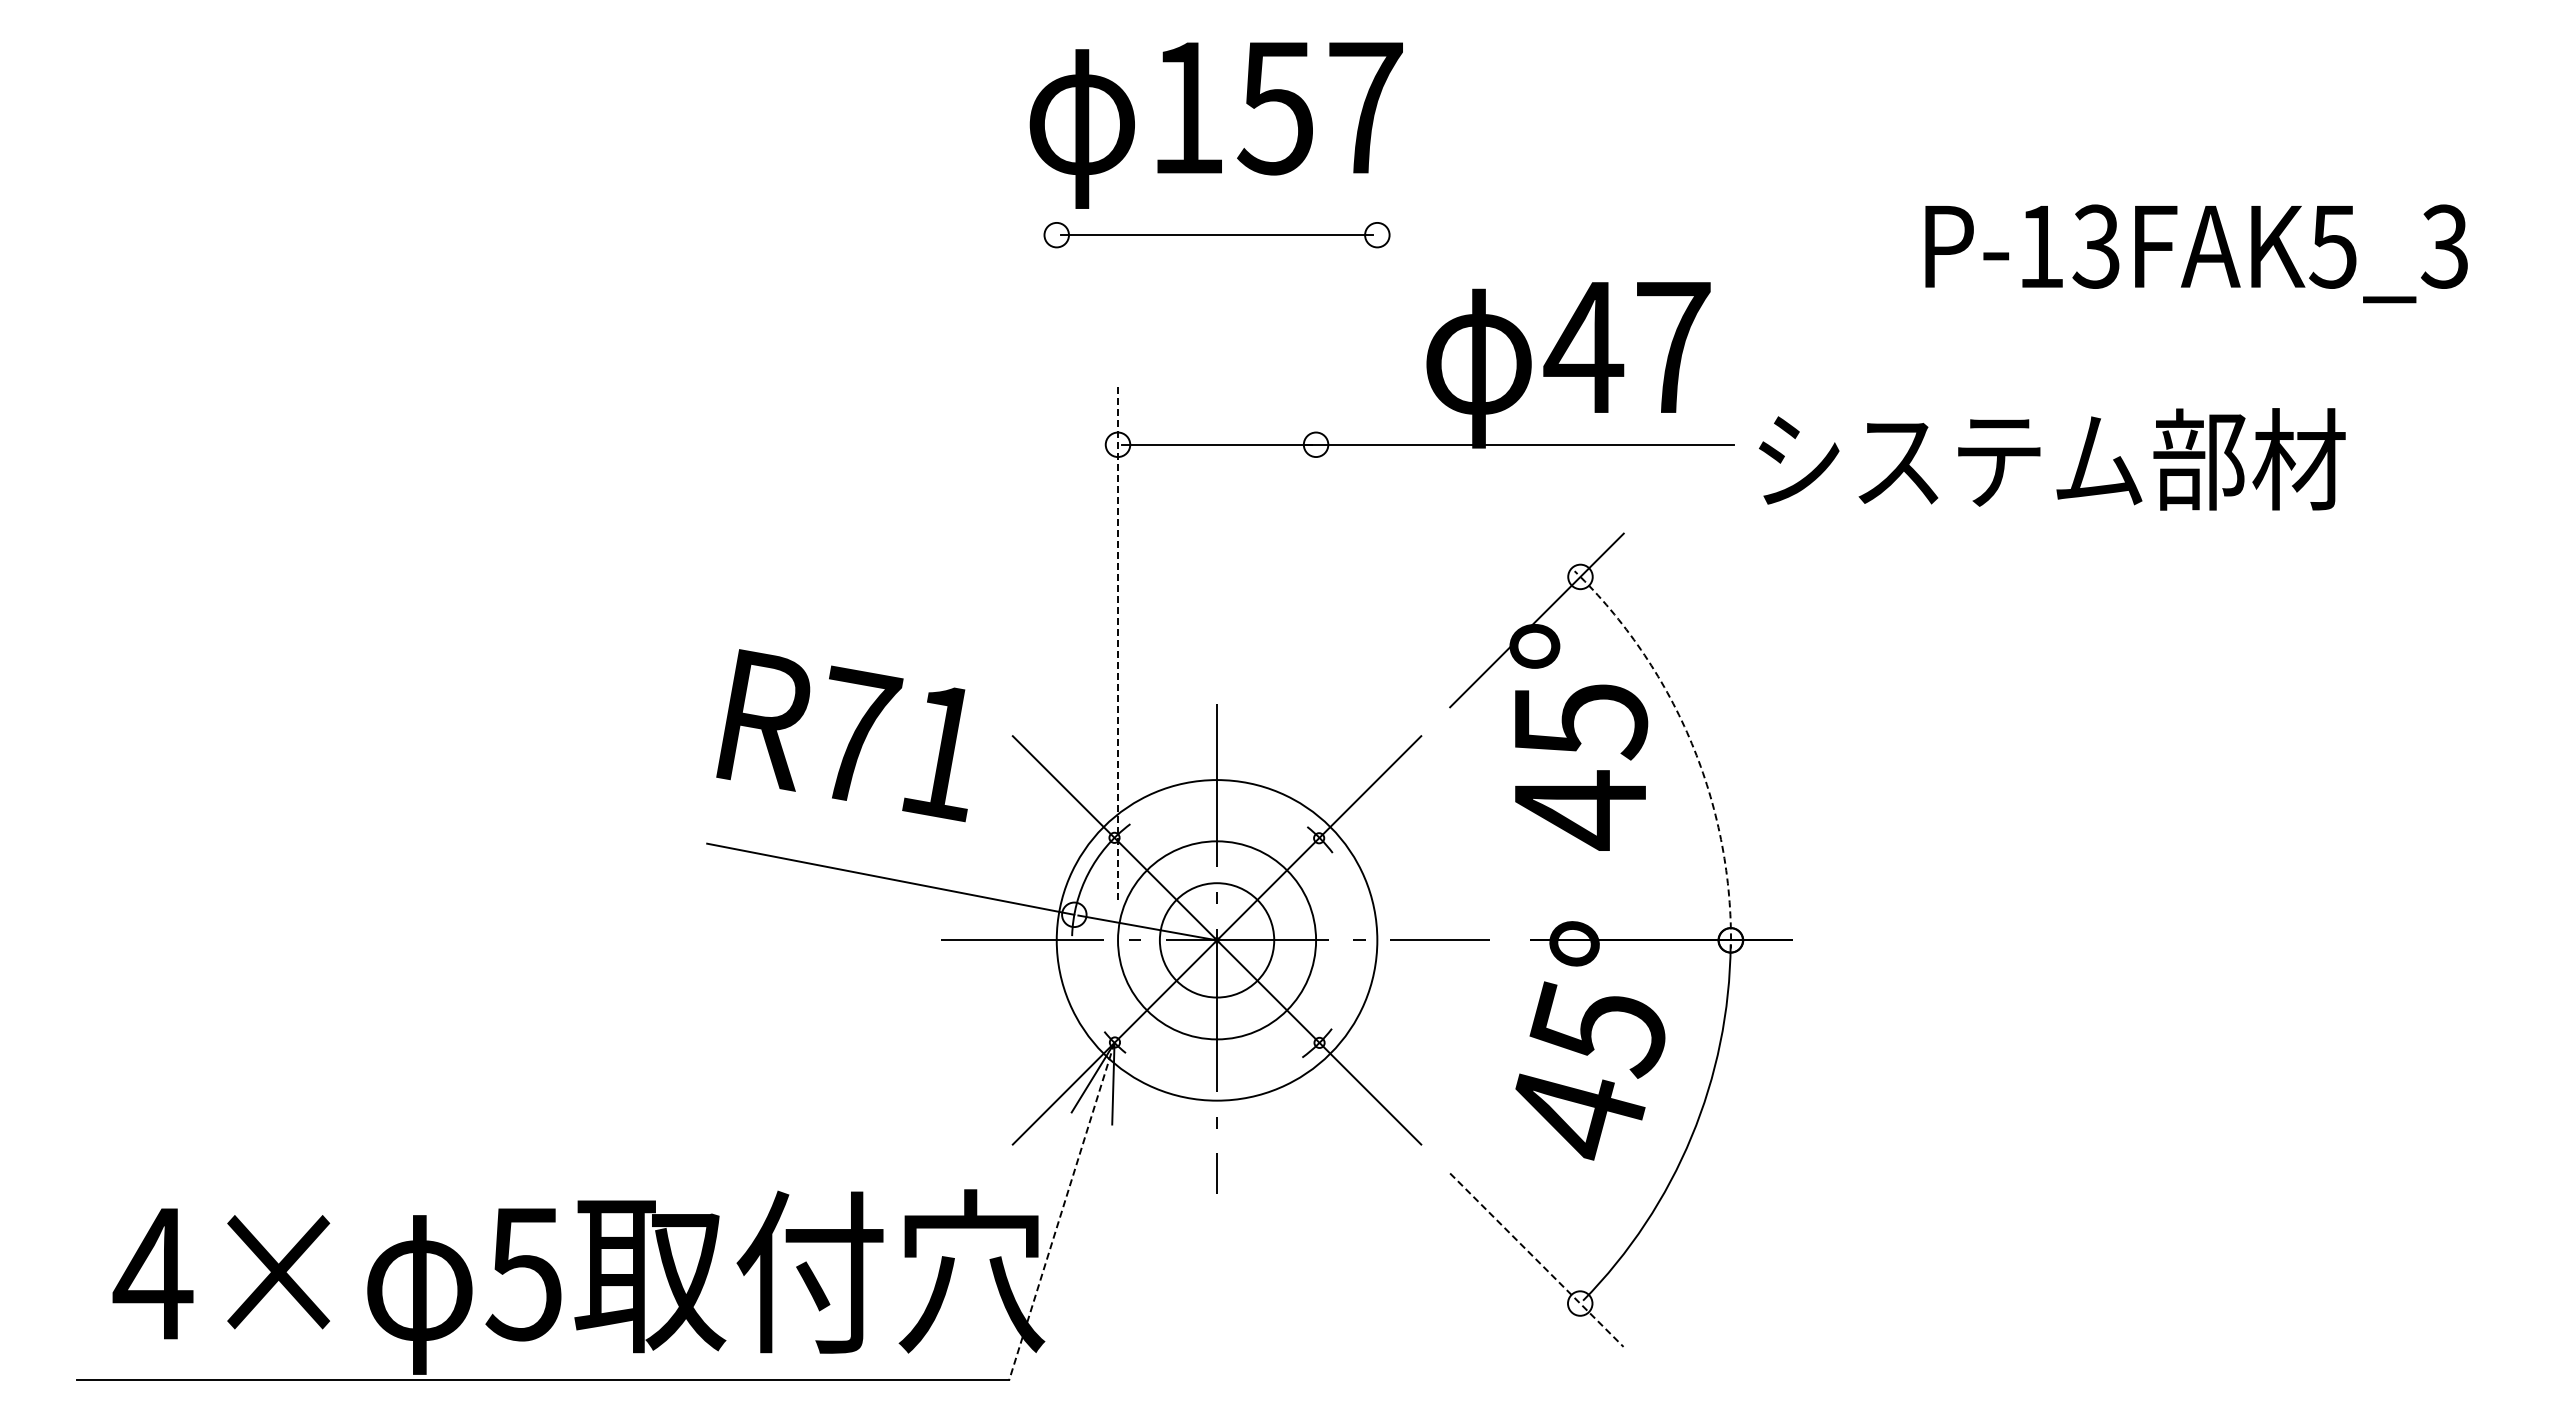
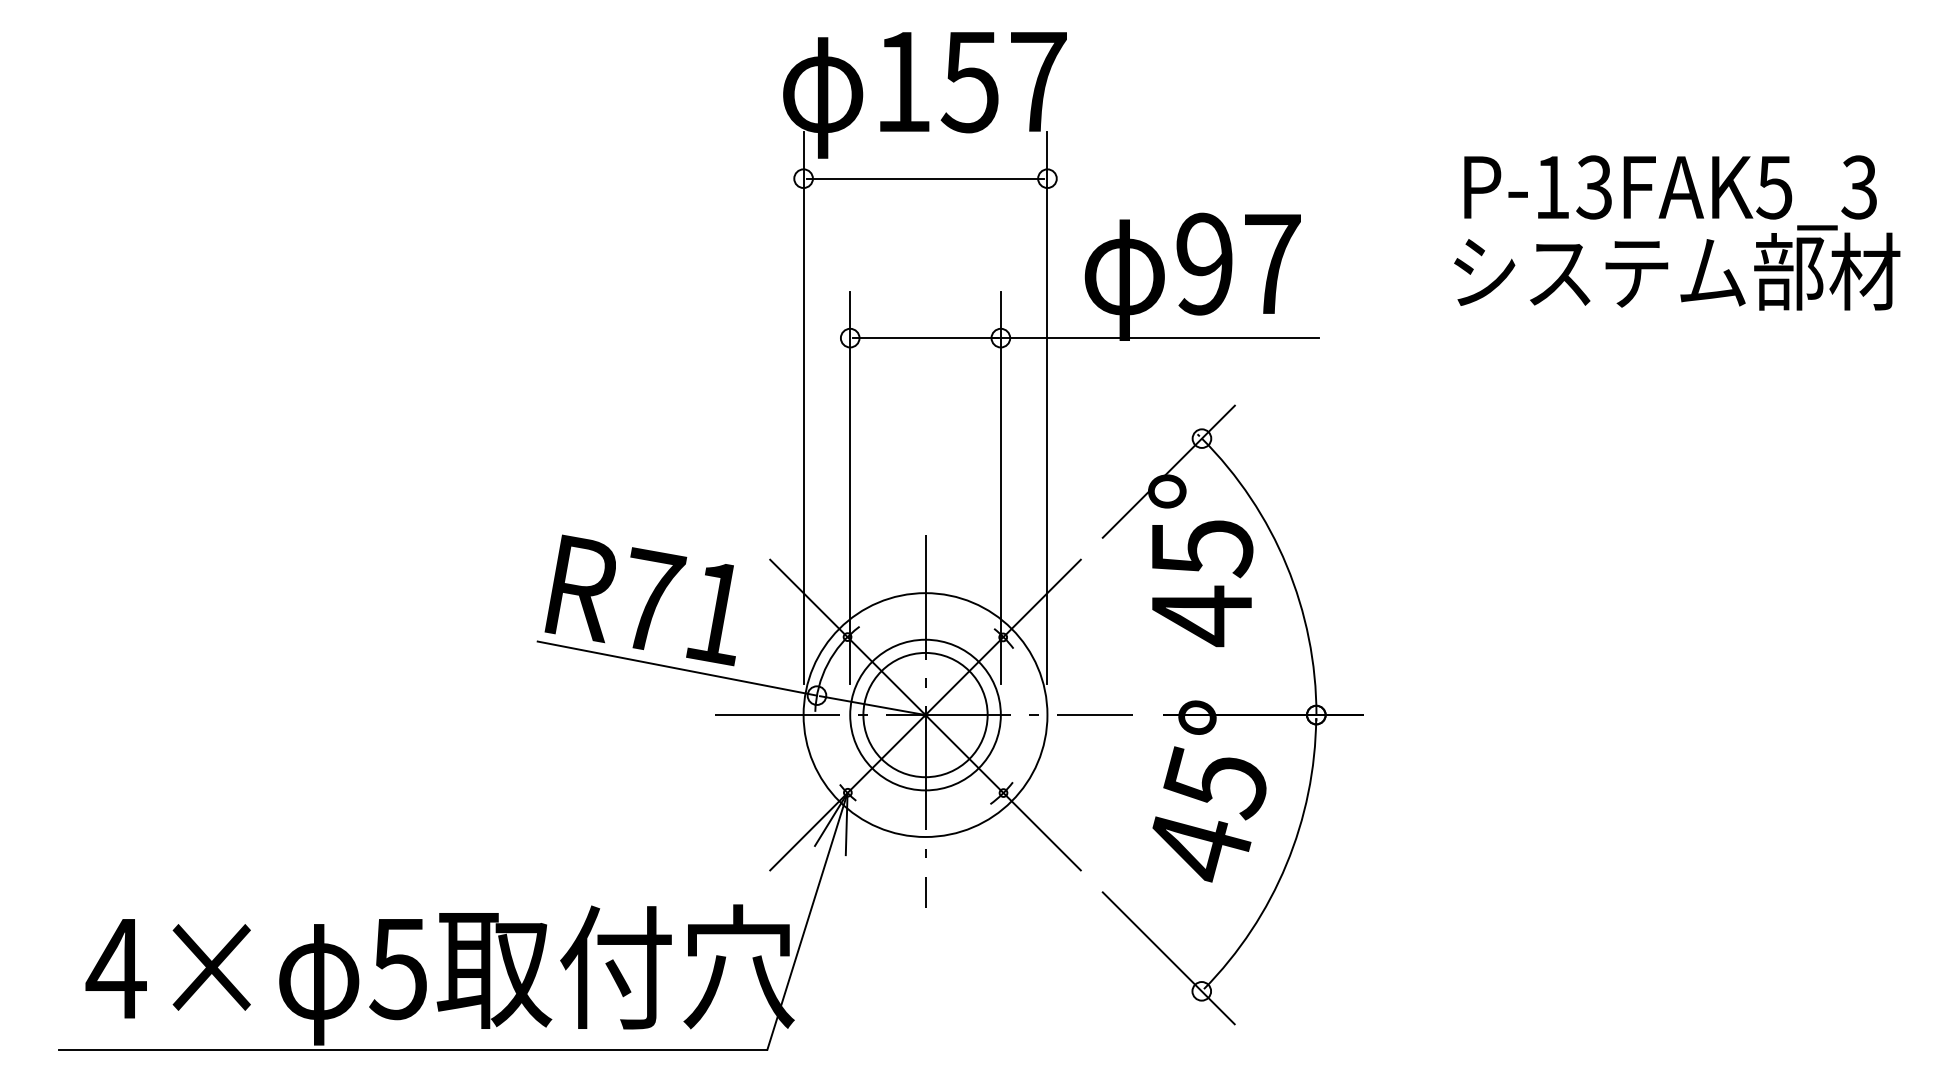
text: (1583, 347) -> (1204, 264), 47 -> 97
text: (2052, 459) -> (1677, 271), moved
line: (1056, 536) -> (803, 407), added
line: (1377, 536) -> (1047, 407), added
line: (1118, 641) -> (850, 487), dashed -> solid
line: (1316, 641) -> (1001, 487), added
text: (841, 735) -> (639, 600), moved
arc: (1691, 743) -> (1286, 565), dashed -> solid
circle: (1216, 940) -> (925, 715), size x1.43
line: (1061, 1211) -> (807, 921), dashed -> solid
line: (1536, 1260) -> (1168, 958), dashed -> solid

